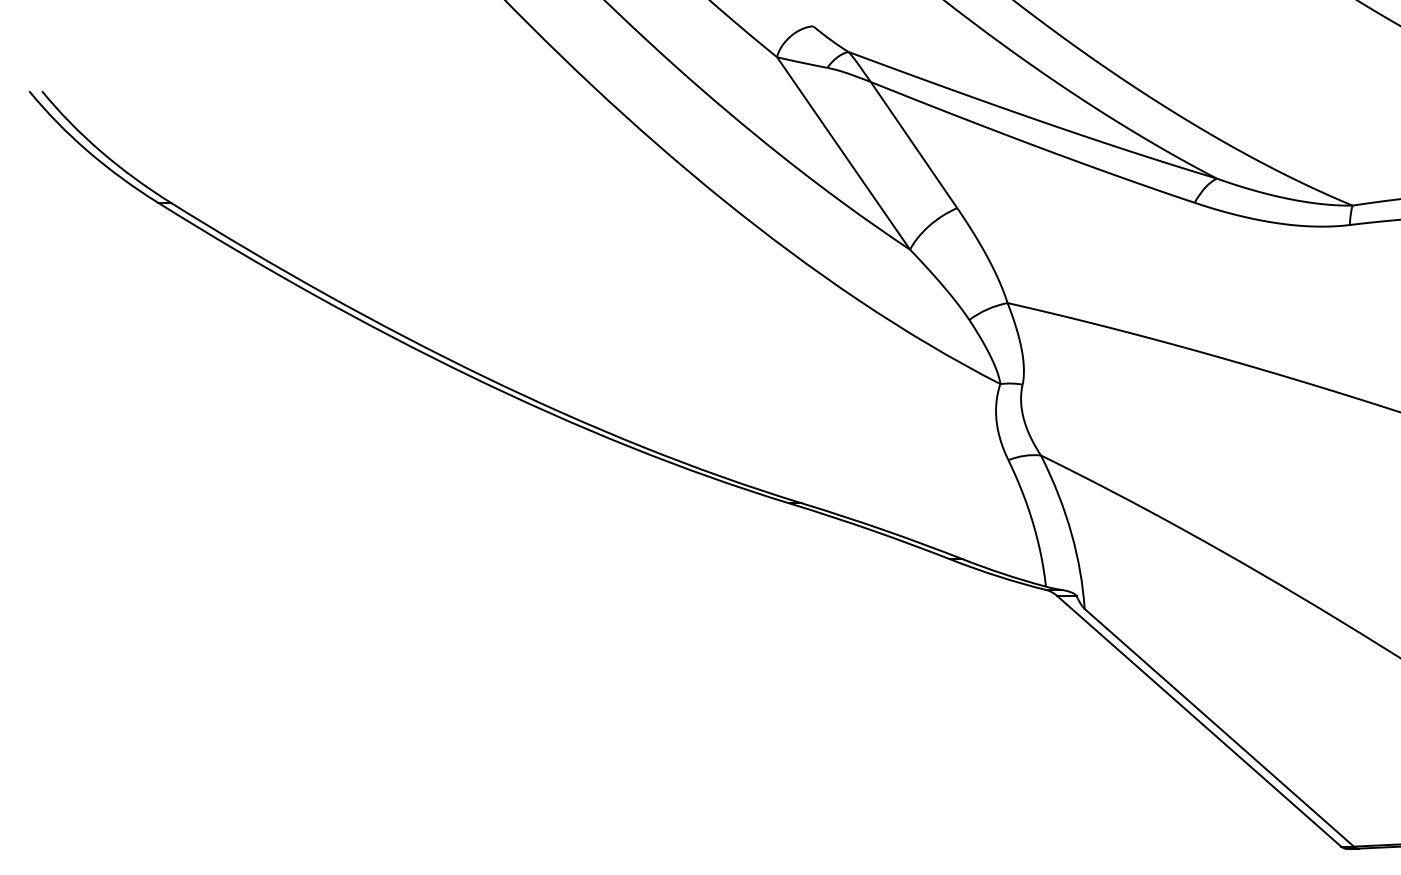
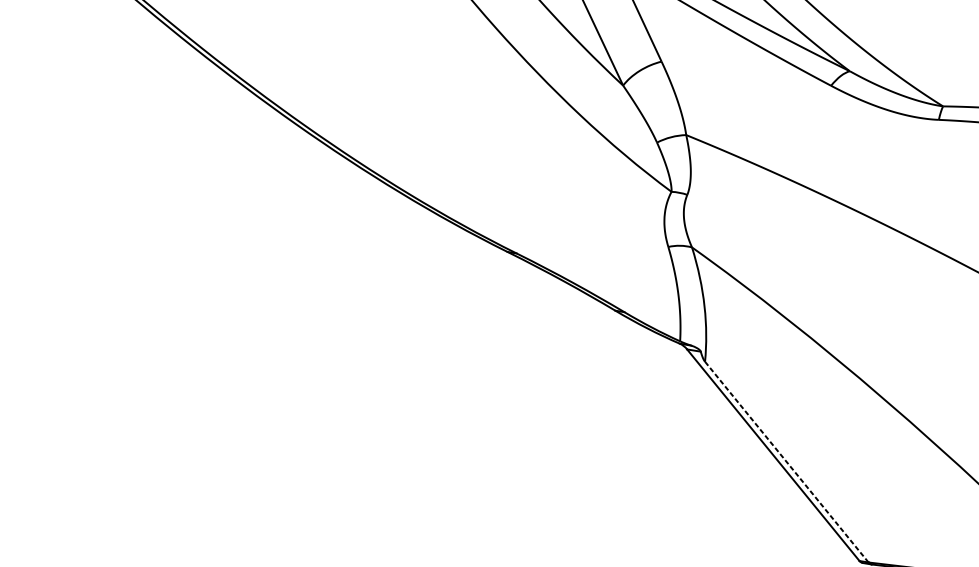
line: (1219, 727) -> (786, 461), solid -> dashed

